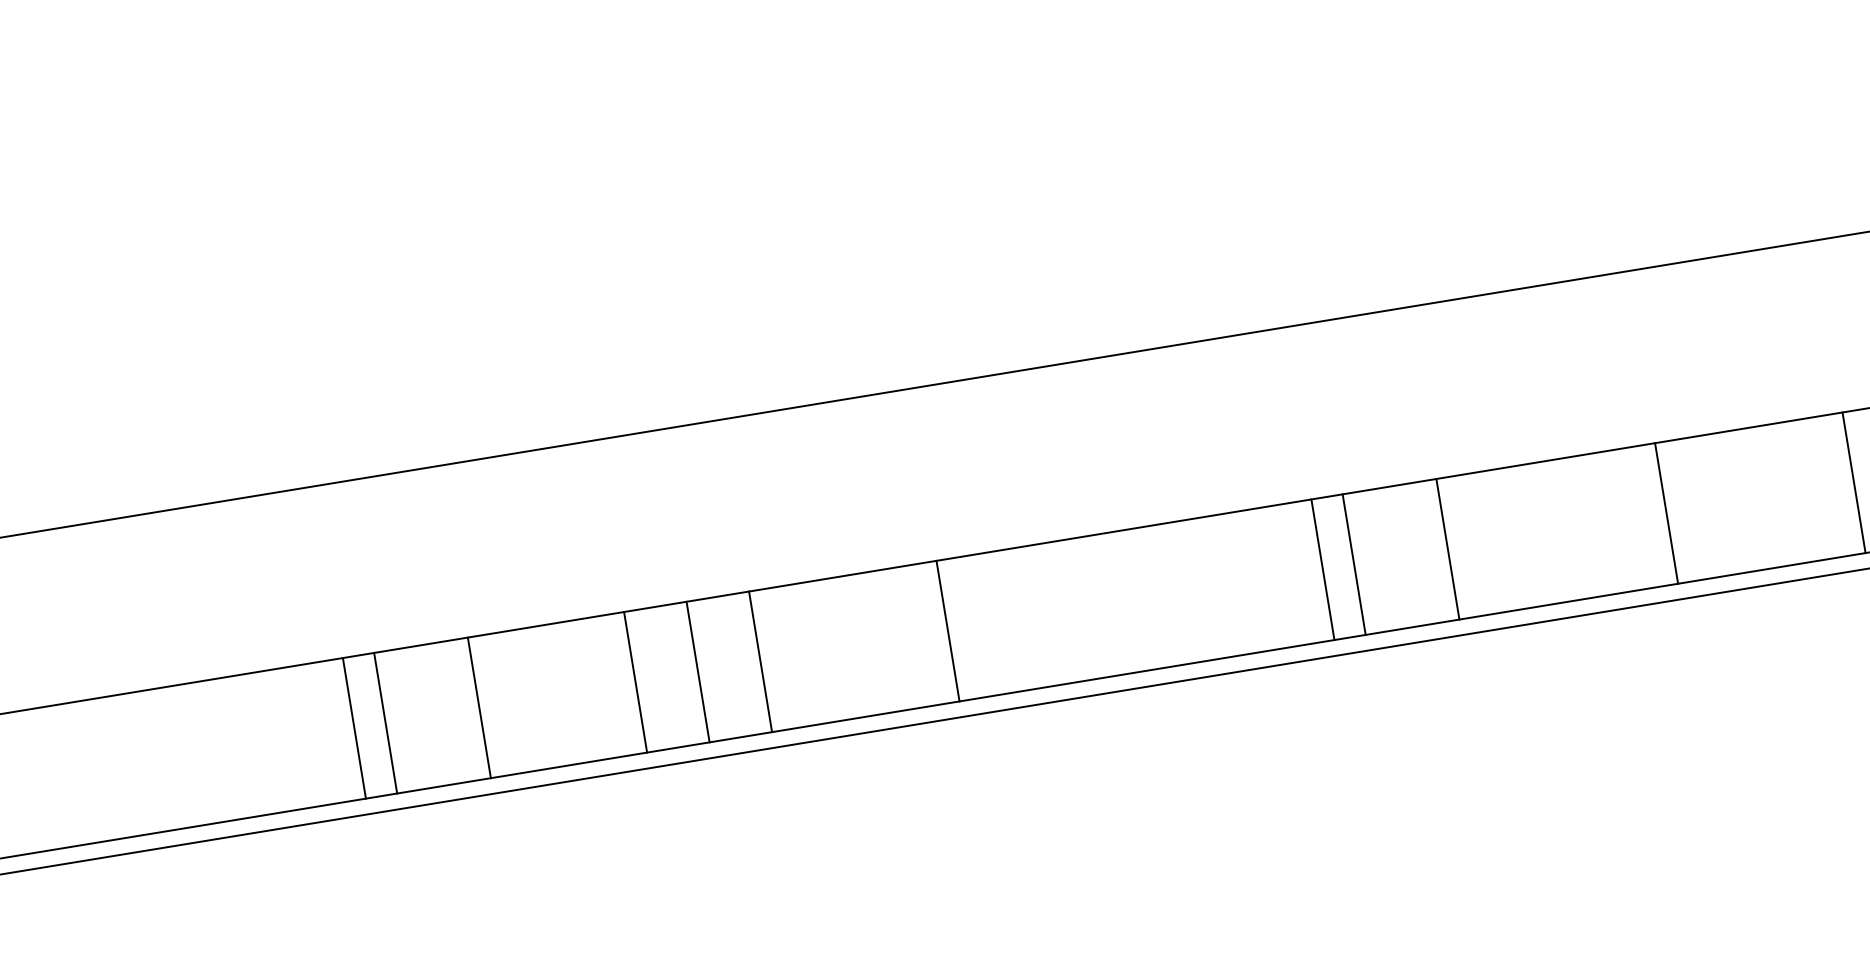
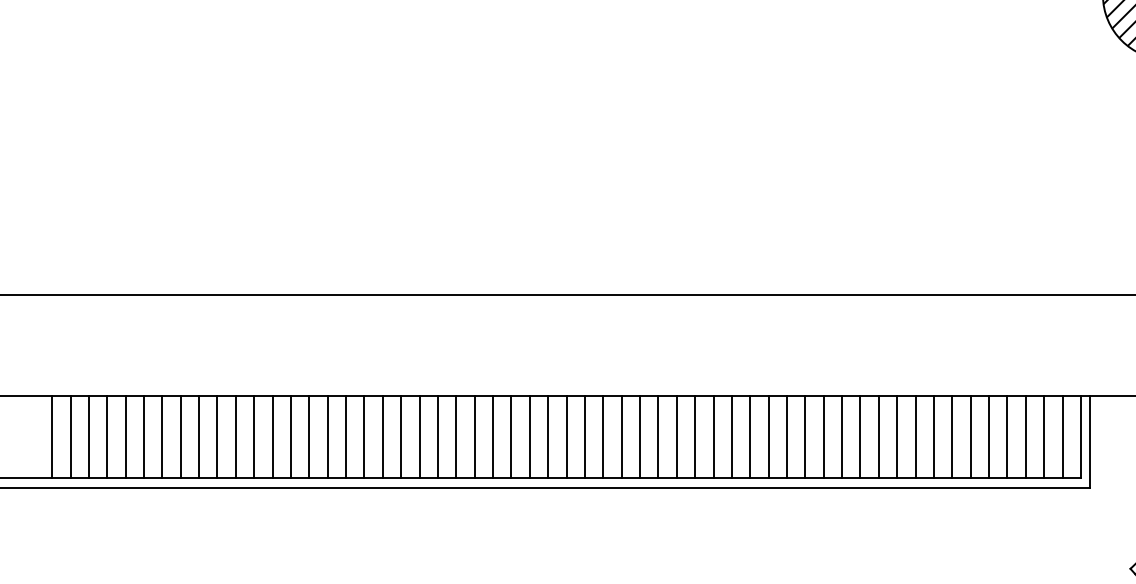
line: (1822, 486) -> (1025, 436), added
line: (1791, 491) -> (1007, 436), added
line: (1760, 496) -> (989, 436), added
line: (1728, 502) -> (970, 436), added
line: (1697, 507) -> (952, 436), added
line: (1635, 517) -> (915, 436), added
line: (1604, 522) -> (897, 436), added
line: (1572, 527) -> (878, 436), added
line: (1541, 532) -> (860, 436), added
line: (1510, 537) -> (842, 436), added
line: (1478, 543) -> (823, 436), added
line: (1415, 553) -> (786, 436), added
line: (1385, 558) -> (768, 436), added
line: (1291, 573) -> (713, 436), added
line: (1260, 578) -> (695, 436), added
line: (1228, 584) -> (676, 436), added
line: (1197, 589) -> (658, 436), added
line: (1167, 594) -> (640, 436), added
line: (1135, 599) -> (621, 436), added
line: (1104, 604) -> (603, 436), added
line: (1072, 609) -> (584, 436), added
line: (1041, 614) -> (566, 436), added
line: (1010, 619) -> (548, 436), added
line: (978, 625) -> (529, 436), added
line: (917, 635) -> (493, 436), added
line: (885, 640) -> (474, 436), added
line: (854, 645) -> (456, 436), added
line: (822, 650) -> (437, 436), added
line: (791, 655) -> (419, 436), added
line: (728, 665) -> (382, 436), added
line: (667, 676) -> (346, 436), added
line: (604, 686) -> (309, 436), added
line: (572, 691) -> (290, 436), added
line: (541, 696) -> (272, 436), added
line: (510, 701) -> (254, 436), added
line: (447, 711) -> (217, 436), added
line: (417, 716) -> (199, 436), added
line: (323, 732) -> (144, 436), added
line: (291, 737) -> (125, 436), added
line: (260, 742) -> (107, 436), added
line: (228, 747) -> (88, 436), added
line: (197, 752) -> (70, 436), added
line: (167, 757) -> (52, 436), added

